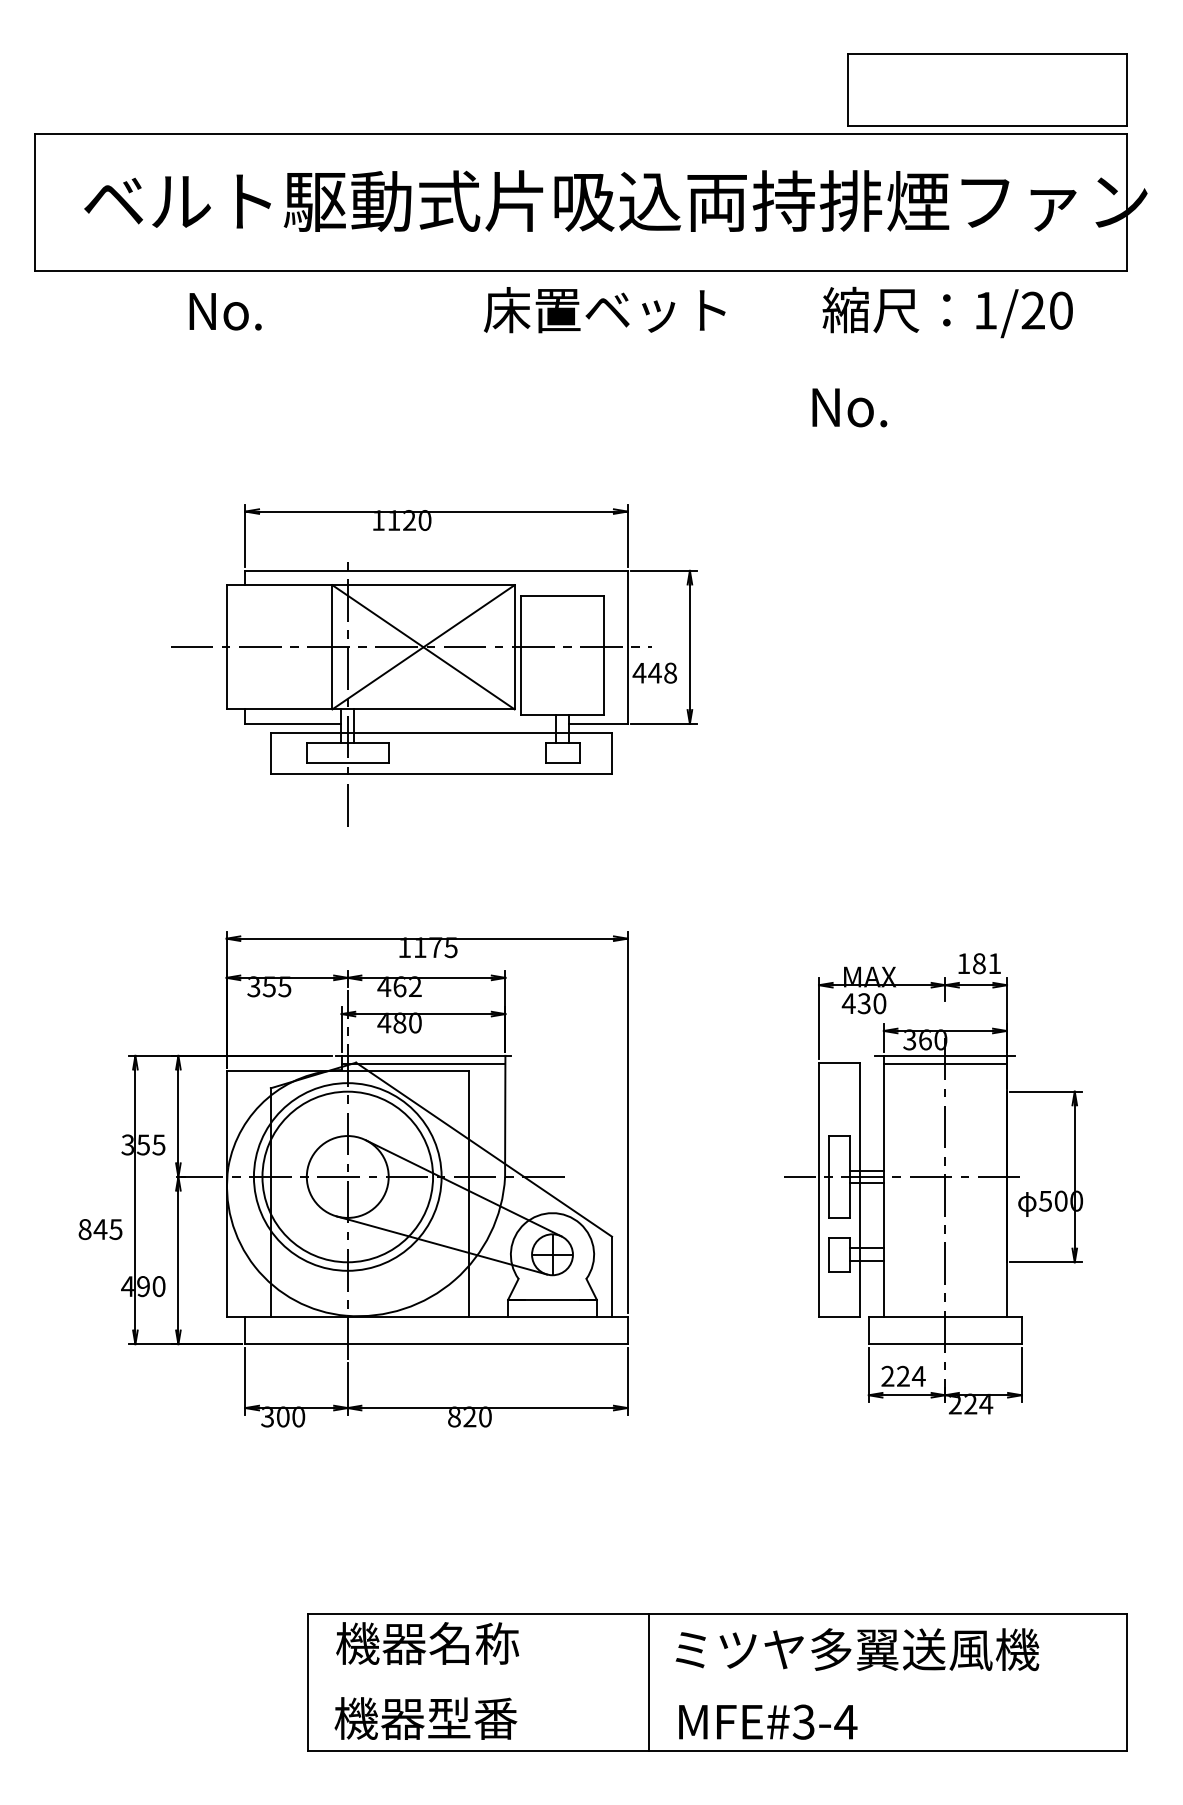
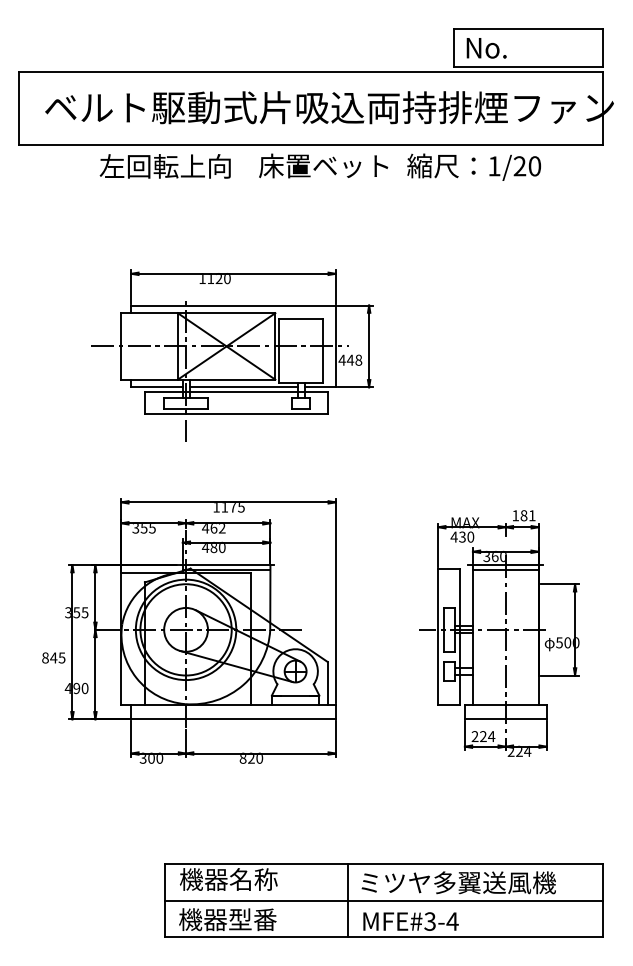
text: (307, 311) -> (164, 166), No. -> 左回転上向
text: (946, 311) -> (473, 166), moved
text: (849, 408) -> (486, 48), moved
line: (455, 724) -> (243, 387), added
line: (716, 1682) -> (383, 900), added

